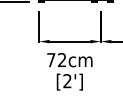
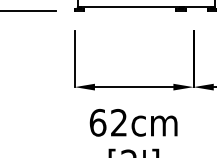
text: (51, 59) -> (98, 121), 72cm -> 62cm

